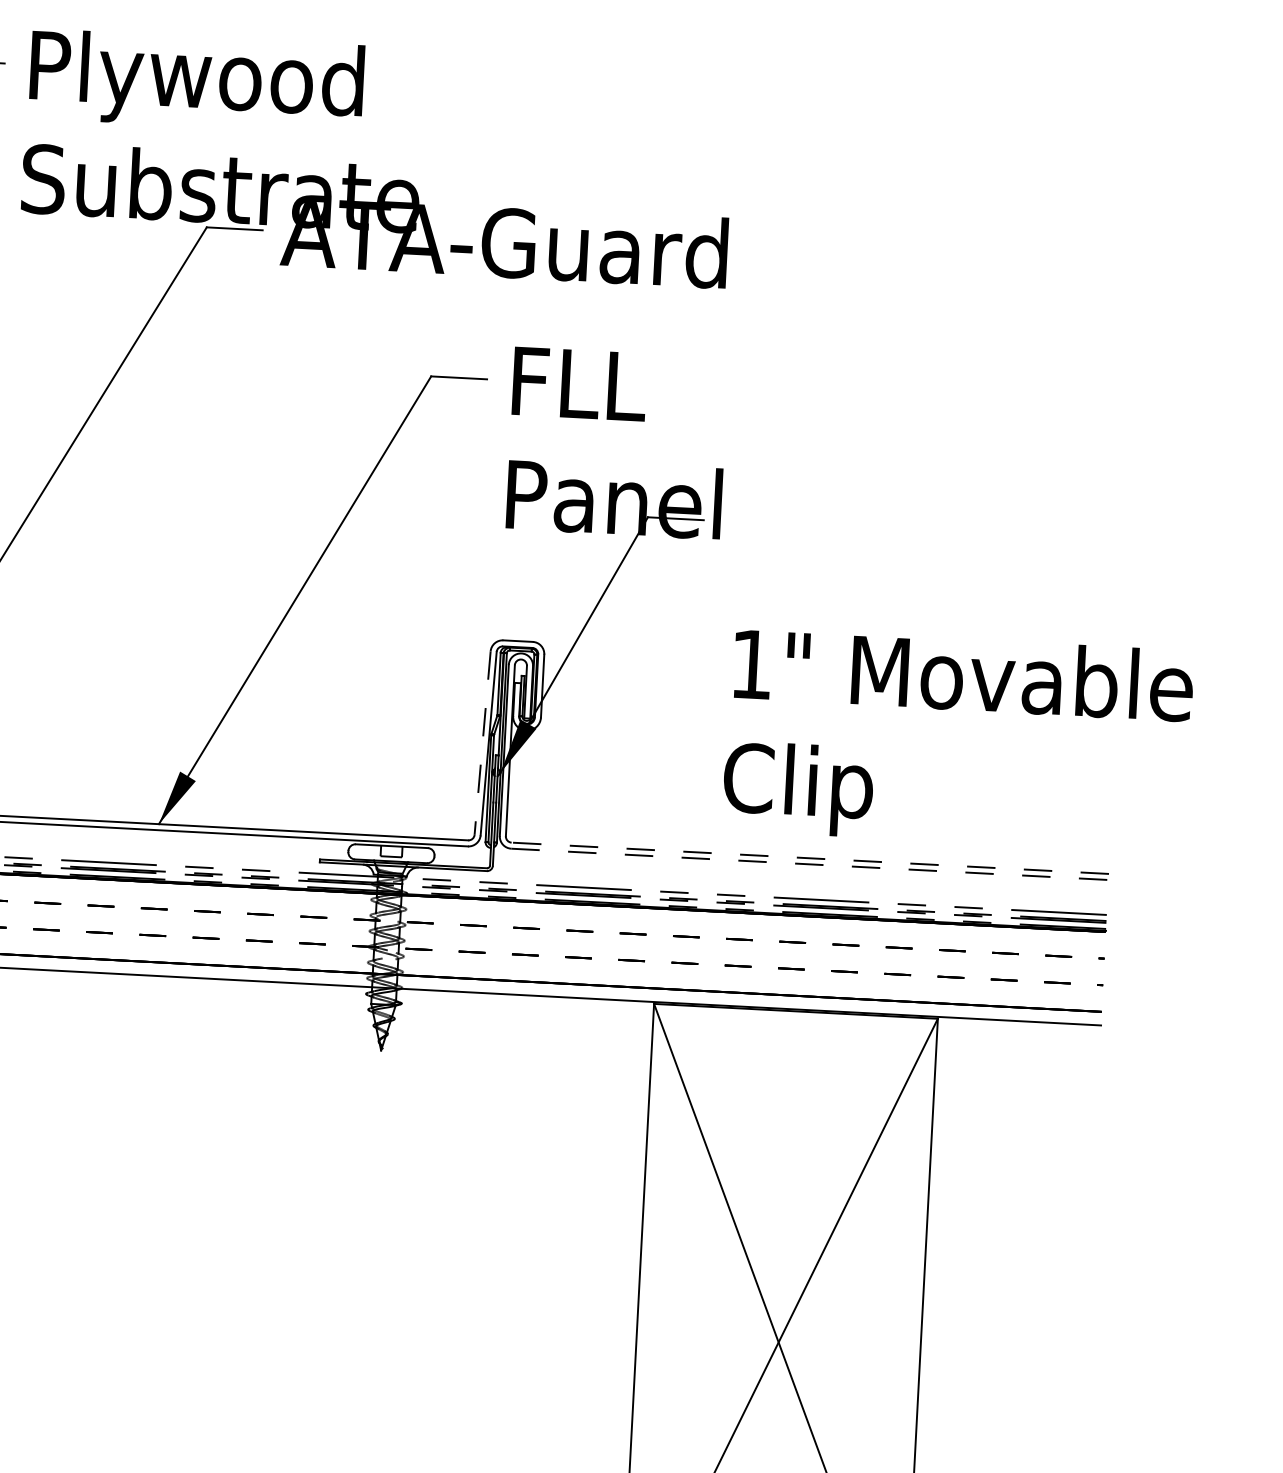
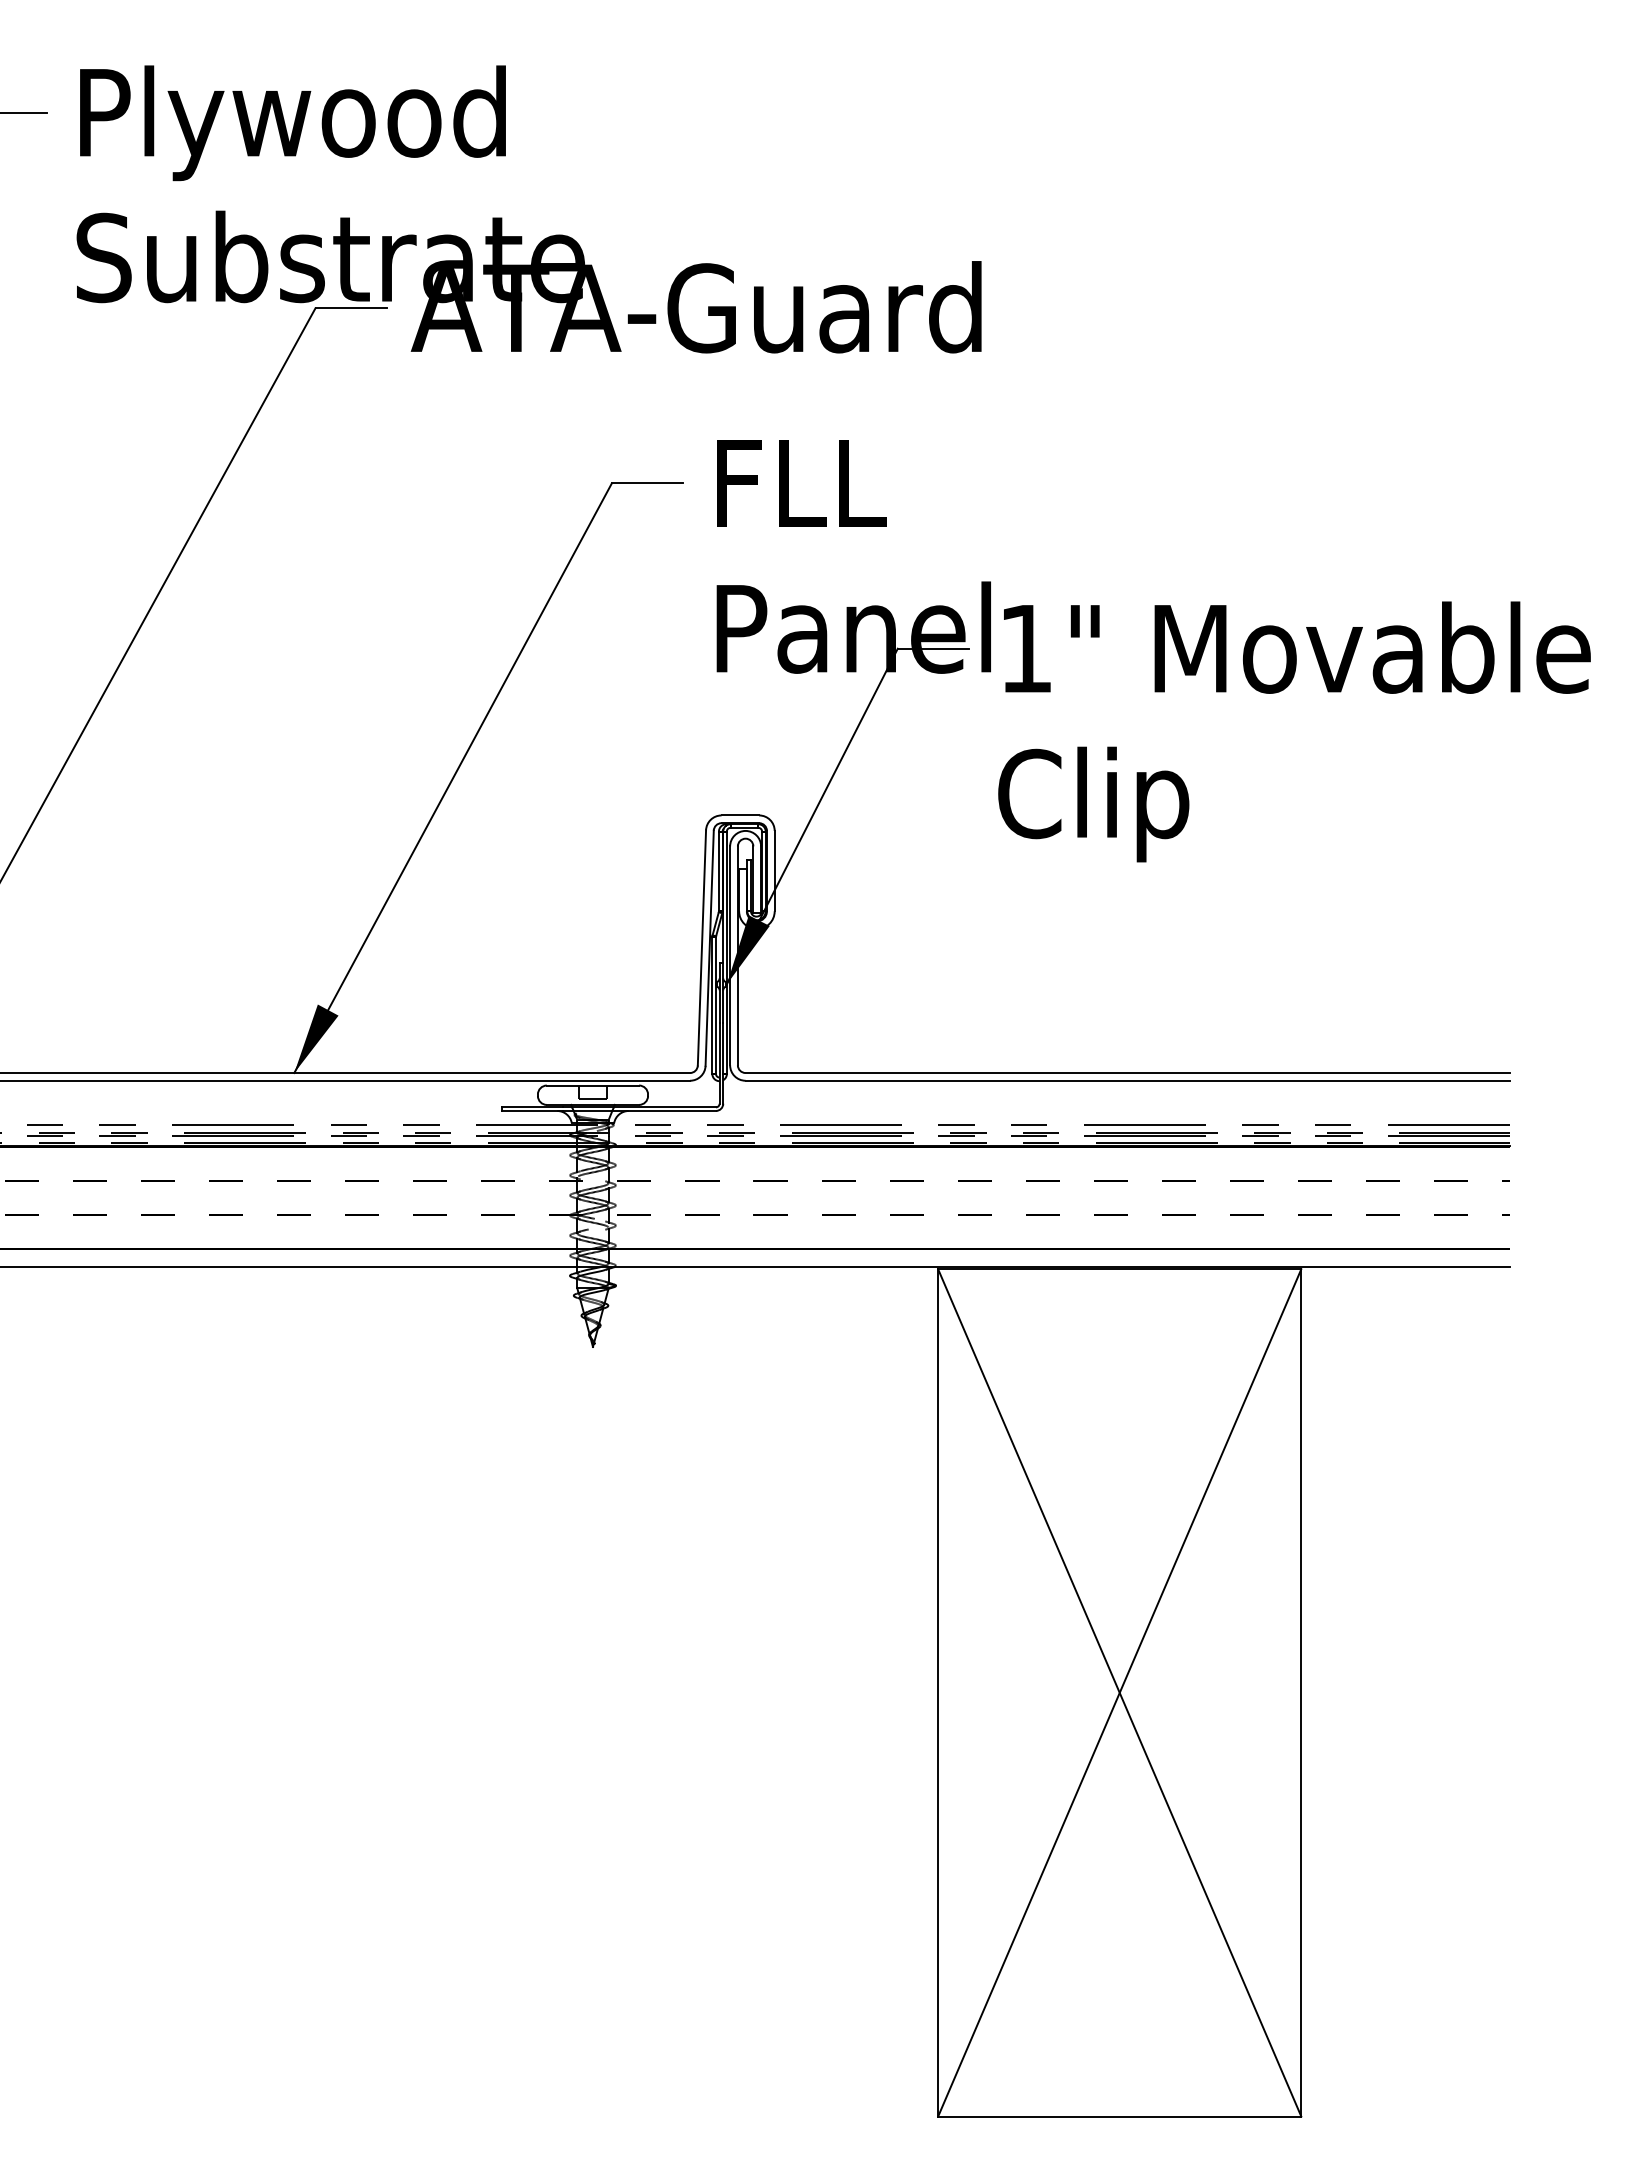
text: (958, 740) -> (1294, 731), moved
line: (482, 742) -> (701, 947), dashed -> solid
line: (810, 858) -> (1127, 1073), dashed -> solid
line: (810, 864) -> (1128, 1080), dashed -> solid

